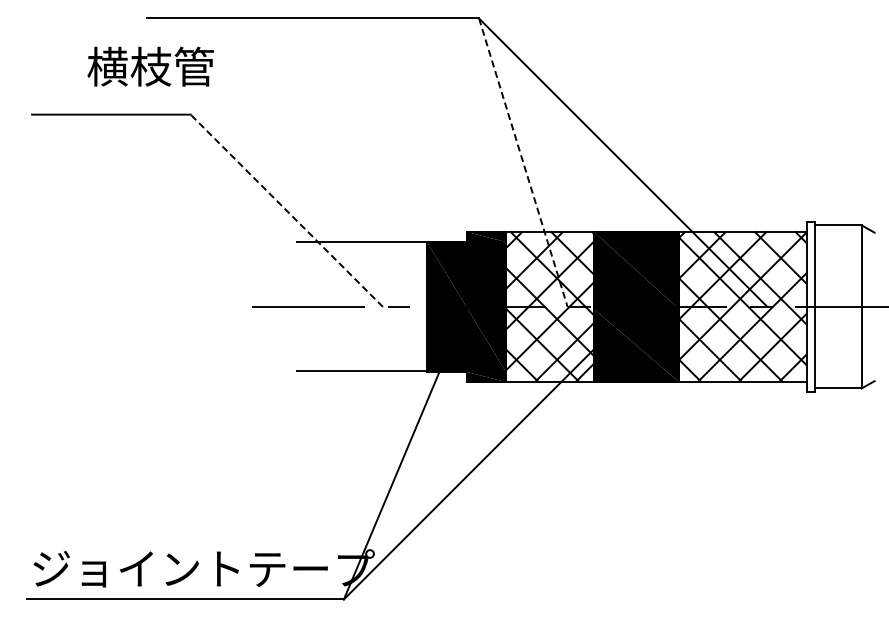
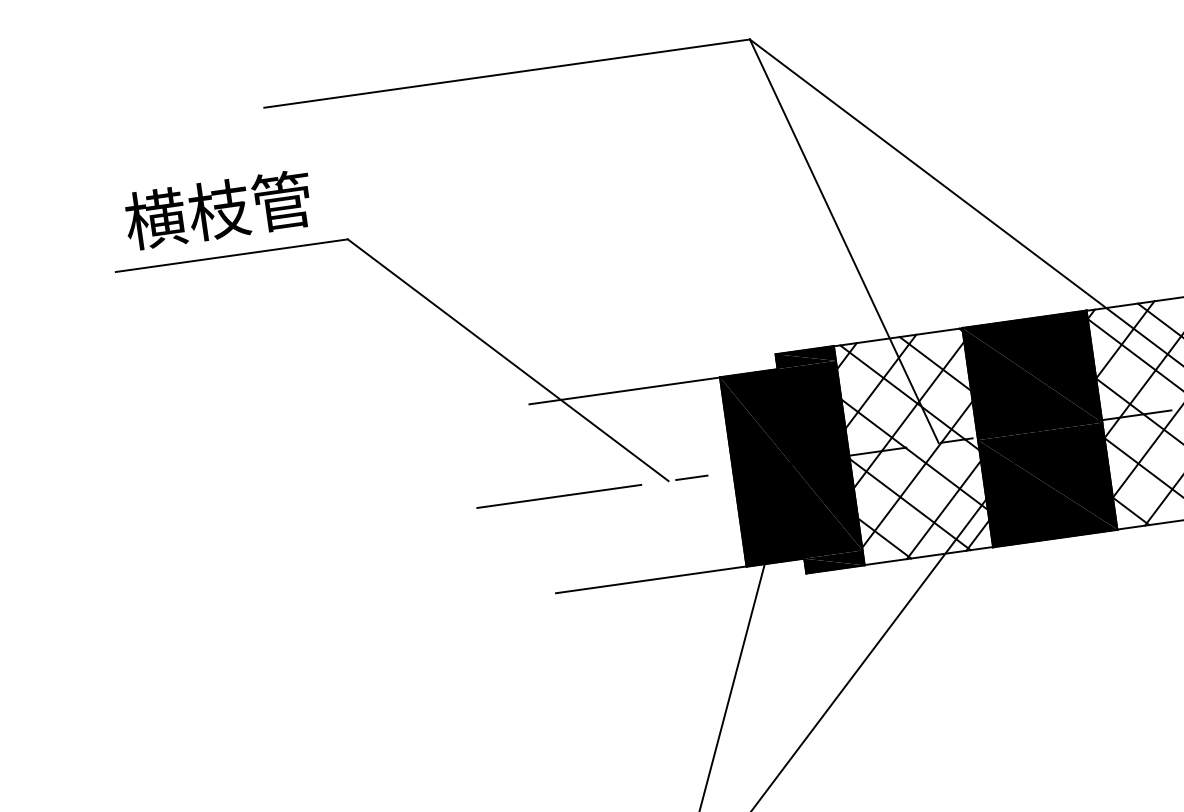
text: (150, 66) -> (218, 209), moved
line: (523, 162) -> (844, 240), dashed -> solid
line: (286, 210) -> (507, 359), dashed -> solid

